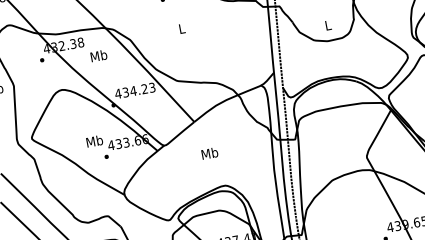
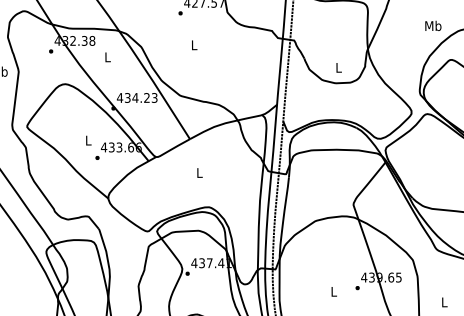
text: (98, 56) -> (107, 57), Mb -> L
text: (94, 141) -> (88, 140), Mb -> L
text: (209, 153) -> (199, 172), Mb -> L

